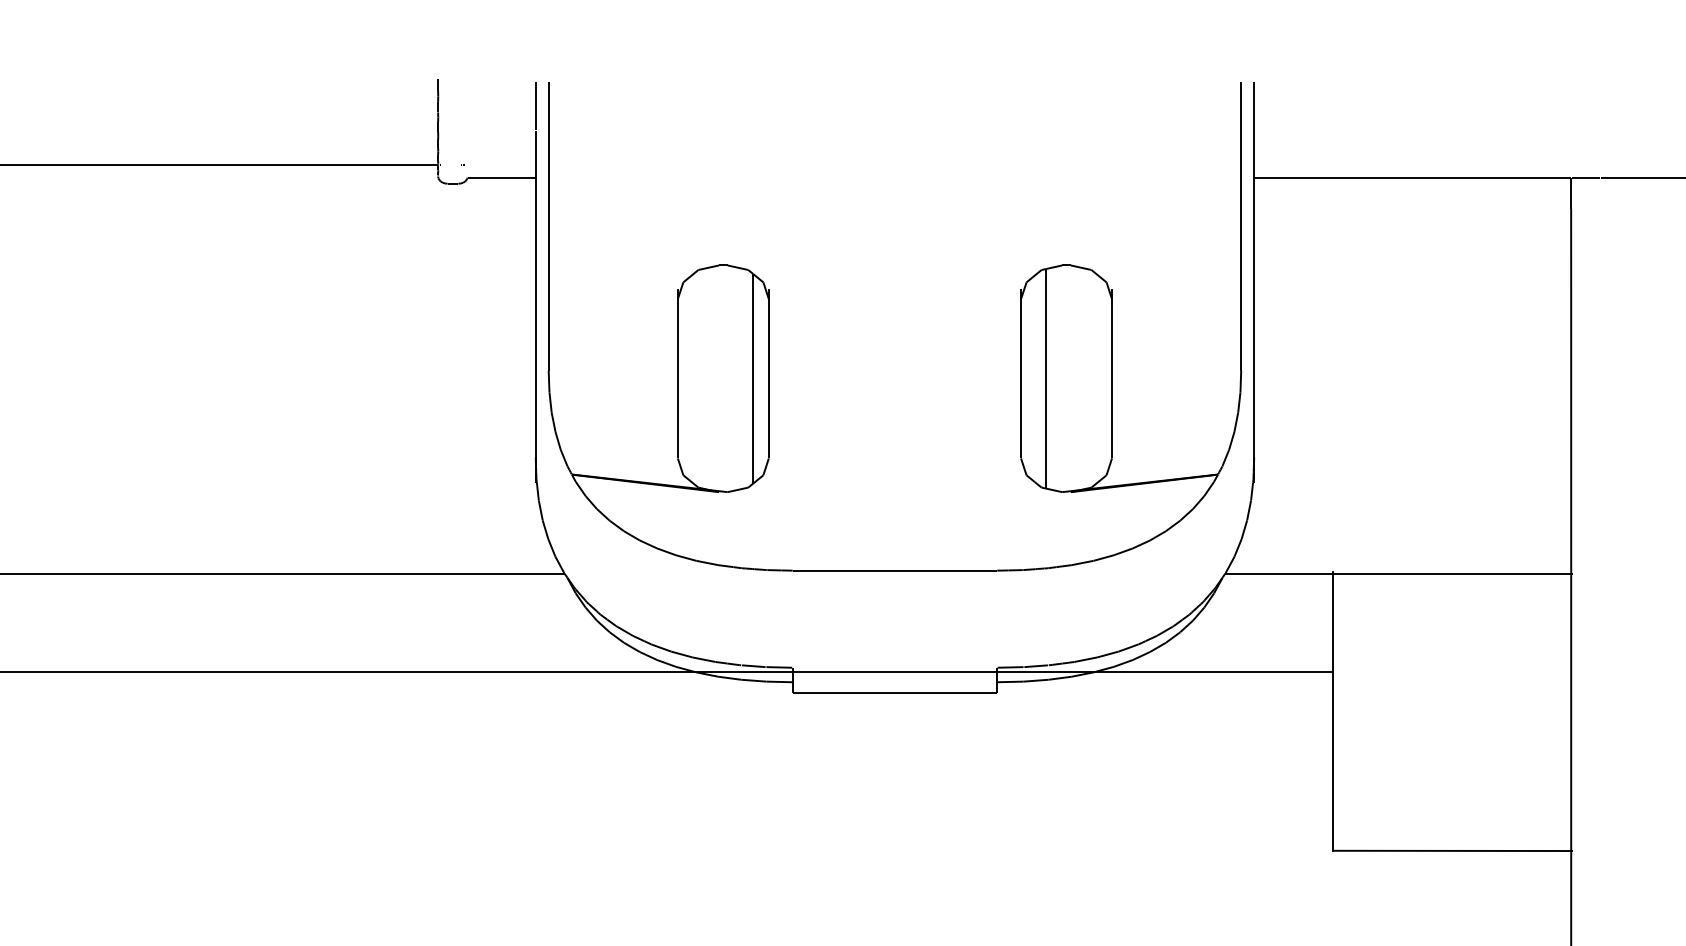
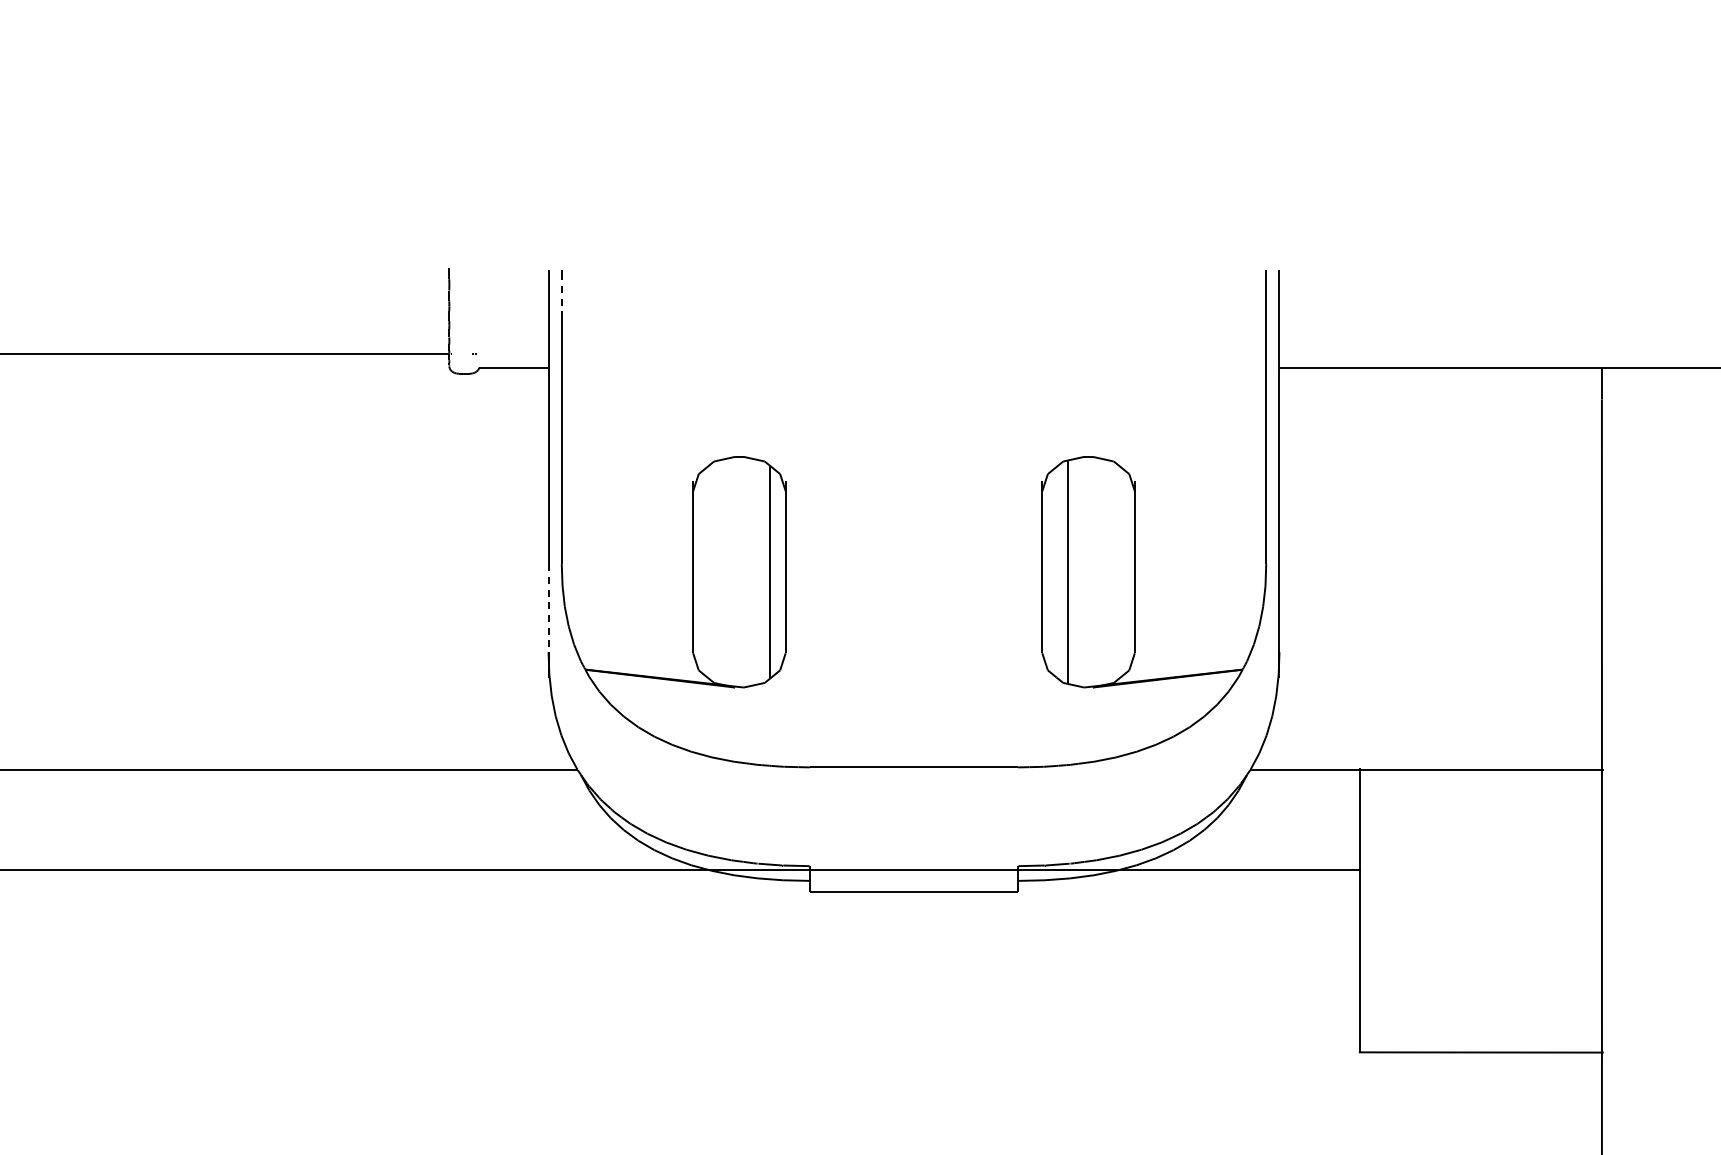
line: (548, 106) -> (561, 295), solid -> dashed
line: (535, 414) -> (548, 608), solid -> dashed

